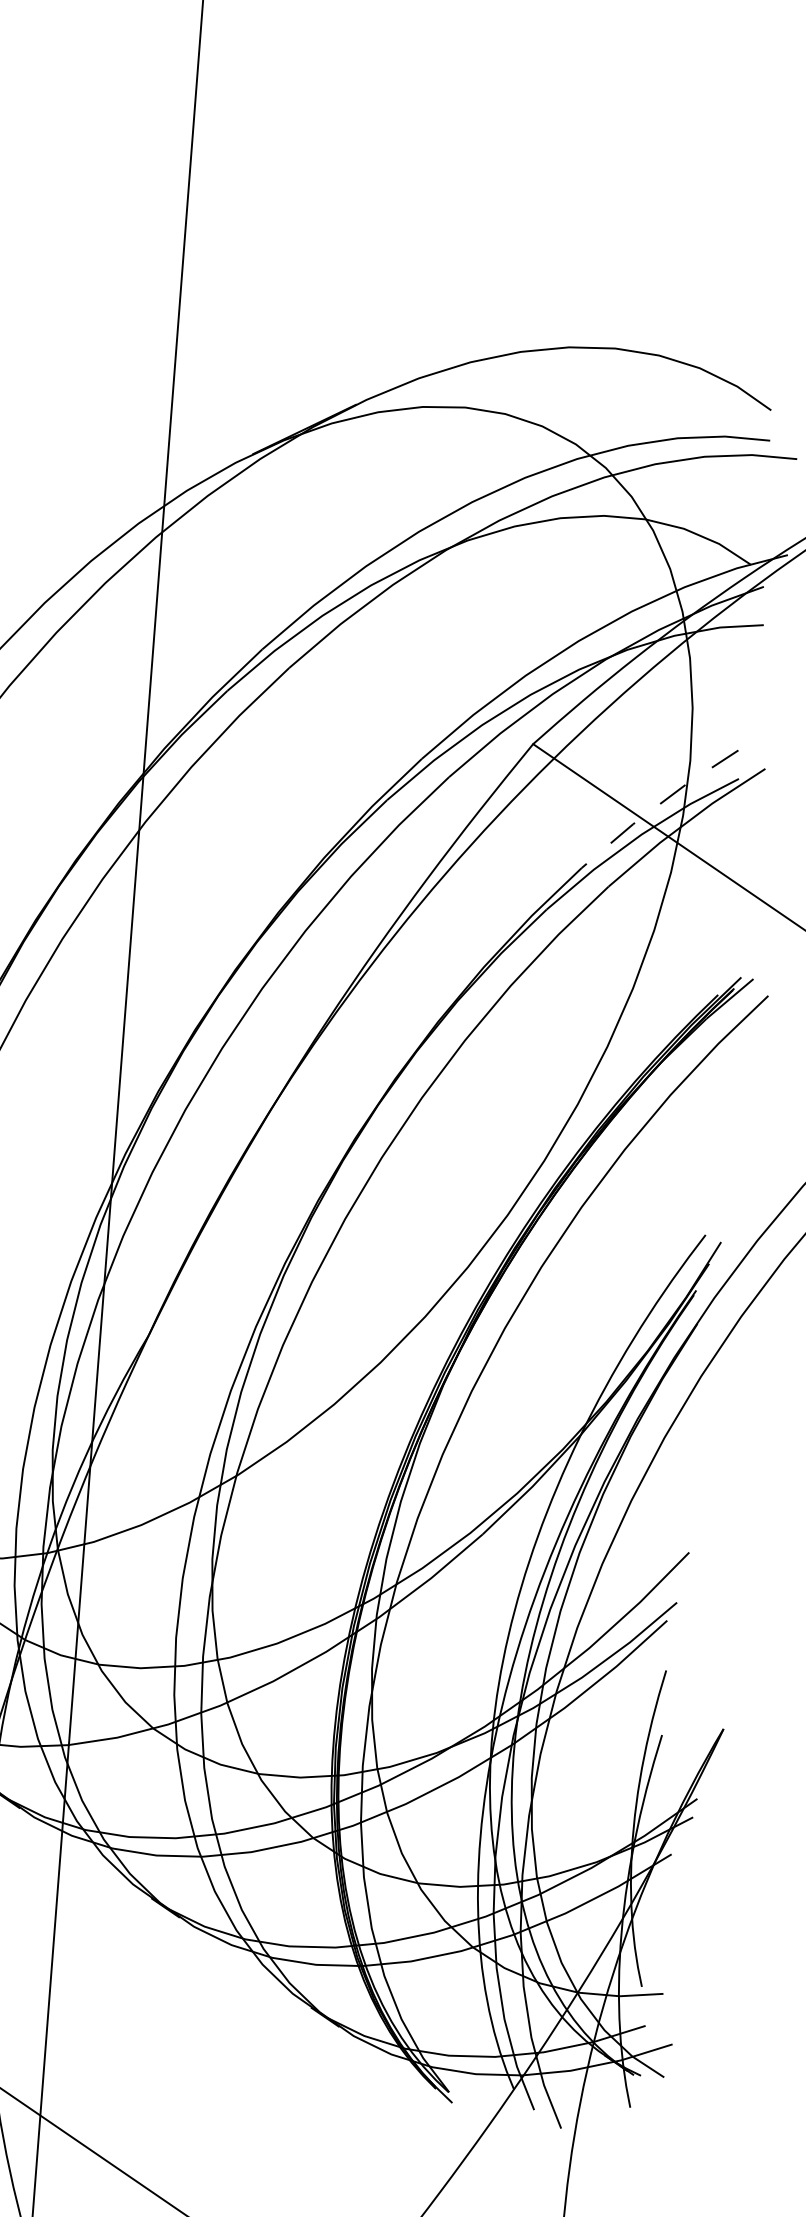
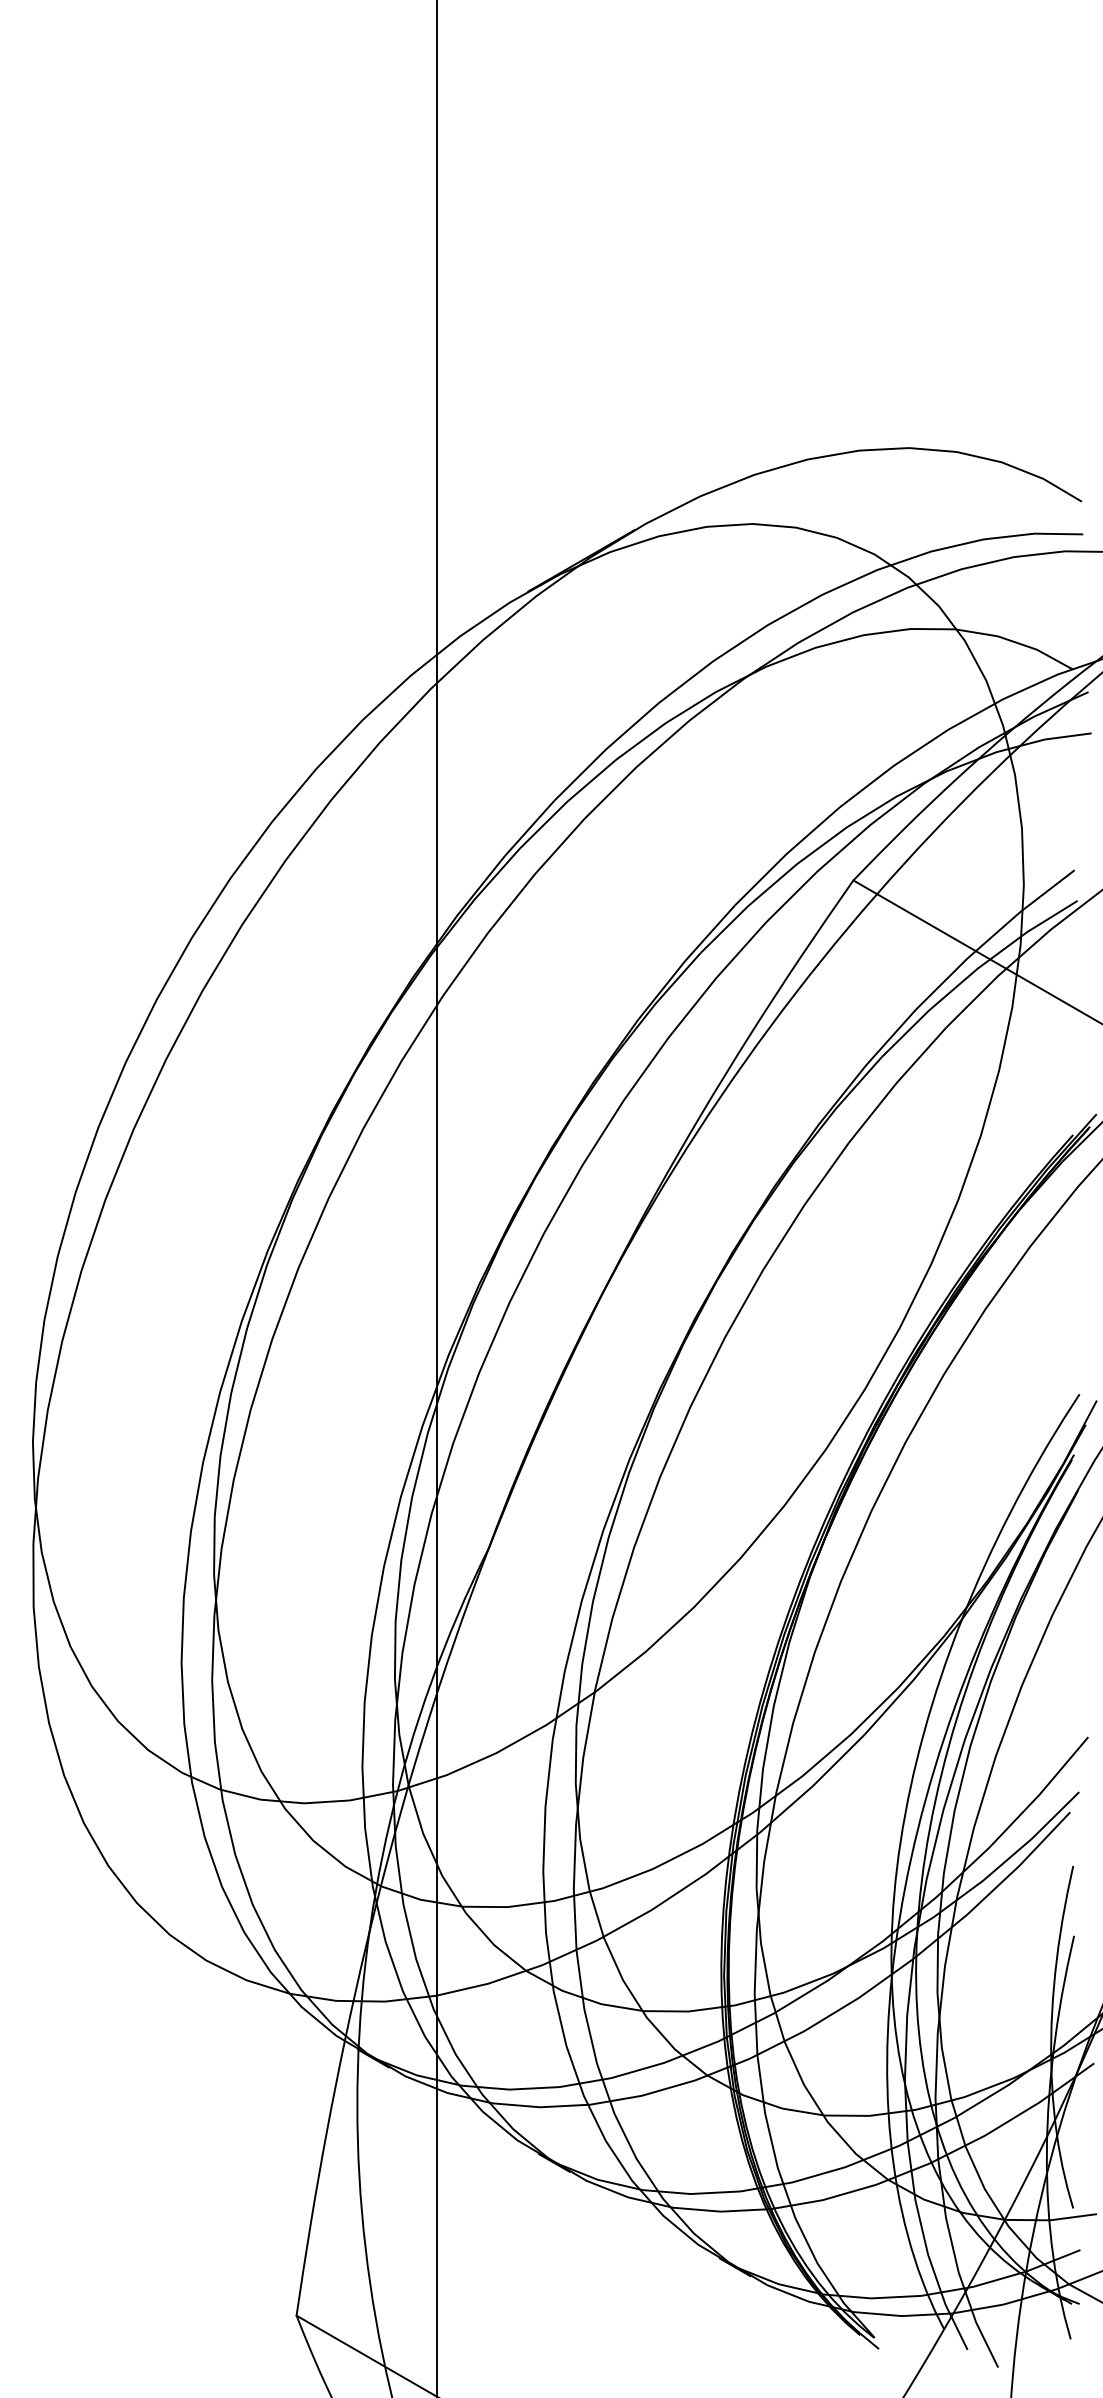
line: (657, 805) -> (992, 936), dashed -> solid

